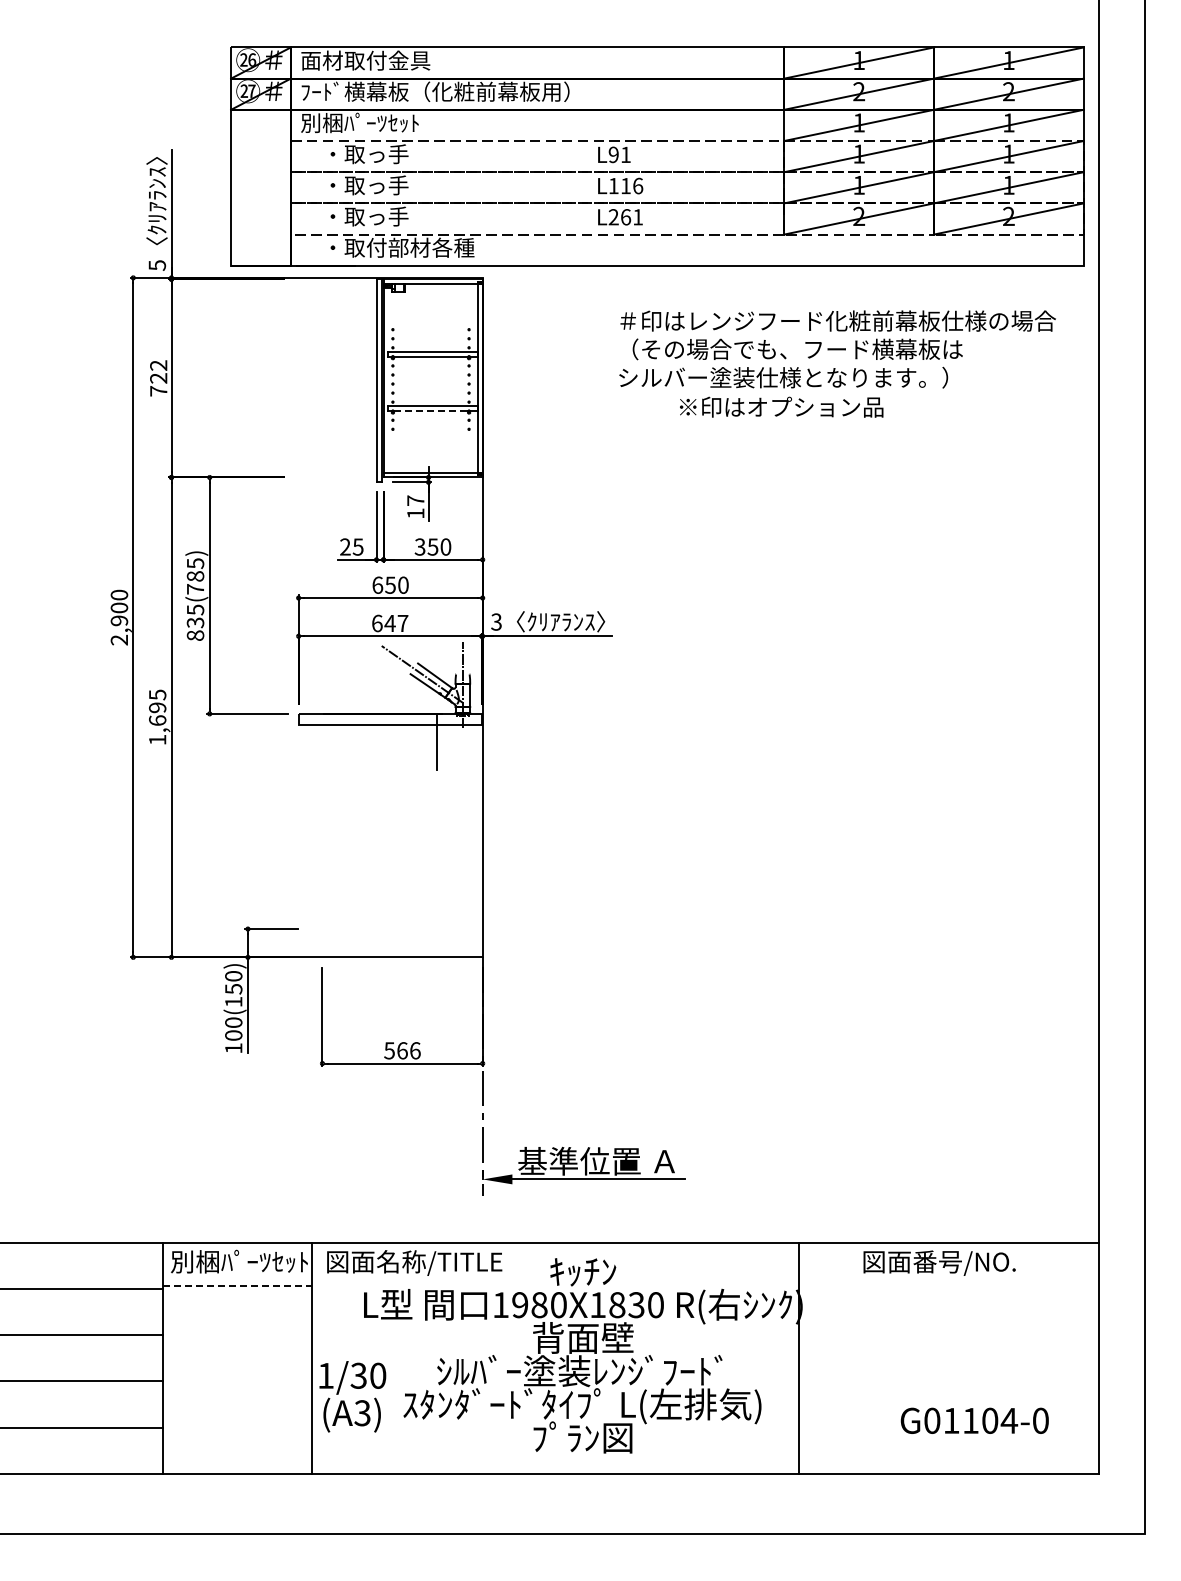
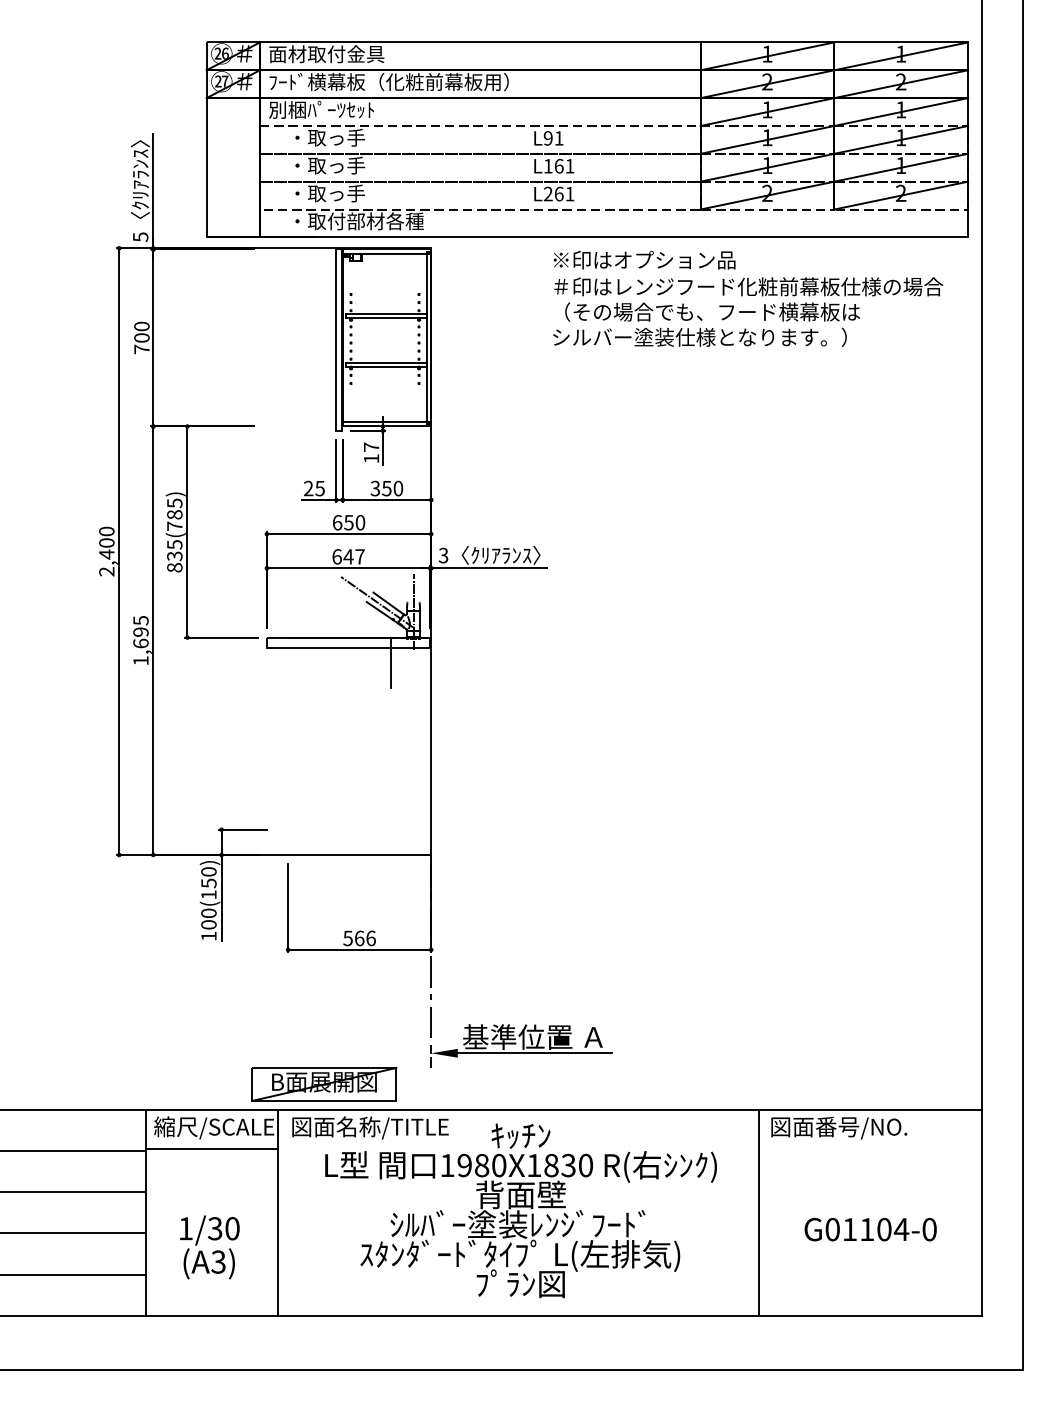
text: (632, 185) -> (565, 165), L116 -> L161
text: (158, 371) -> (141, 331), 722 -> 700
text: (781, 406) -> (644, 259), moved
line: (431, 410) -> (385, 366), dashed -> solid
text: (119, 620) -> (106, 554), 2,900 -> 2,400
part: (362, 1214) -> (323, 1084), added
text: (239, 1262) -> (214, 1127), 別梱ﾊﾟｰﾂｾｯﾄ -> 縮尺/SCALE
line: (237, 1286) -> (212, 1148), dashed -> solid
line: (799, 1358) -> (759, 1213), moved
text: (352, 1396) -> (209, 1247), moved
text: (974, 1420) -> (870, 1229), moved

